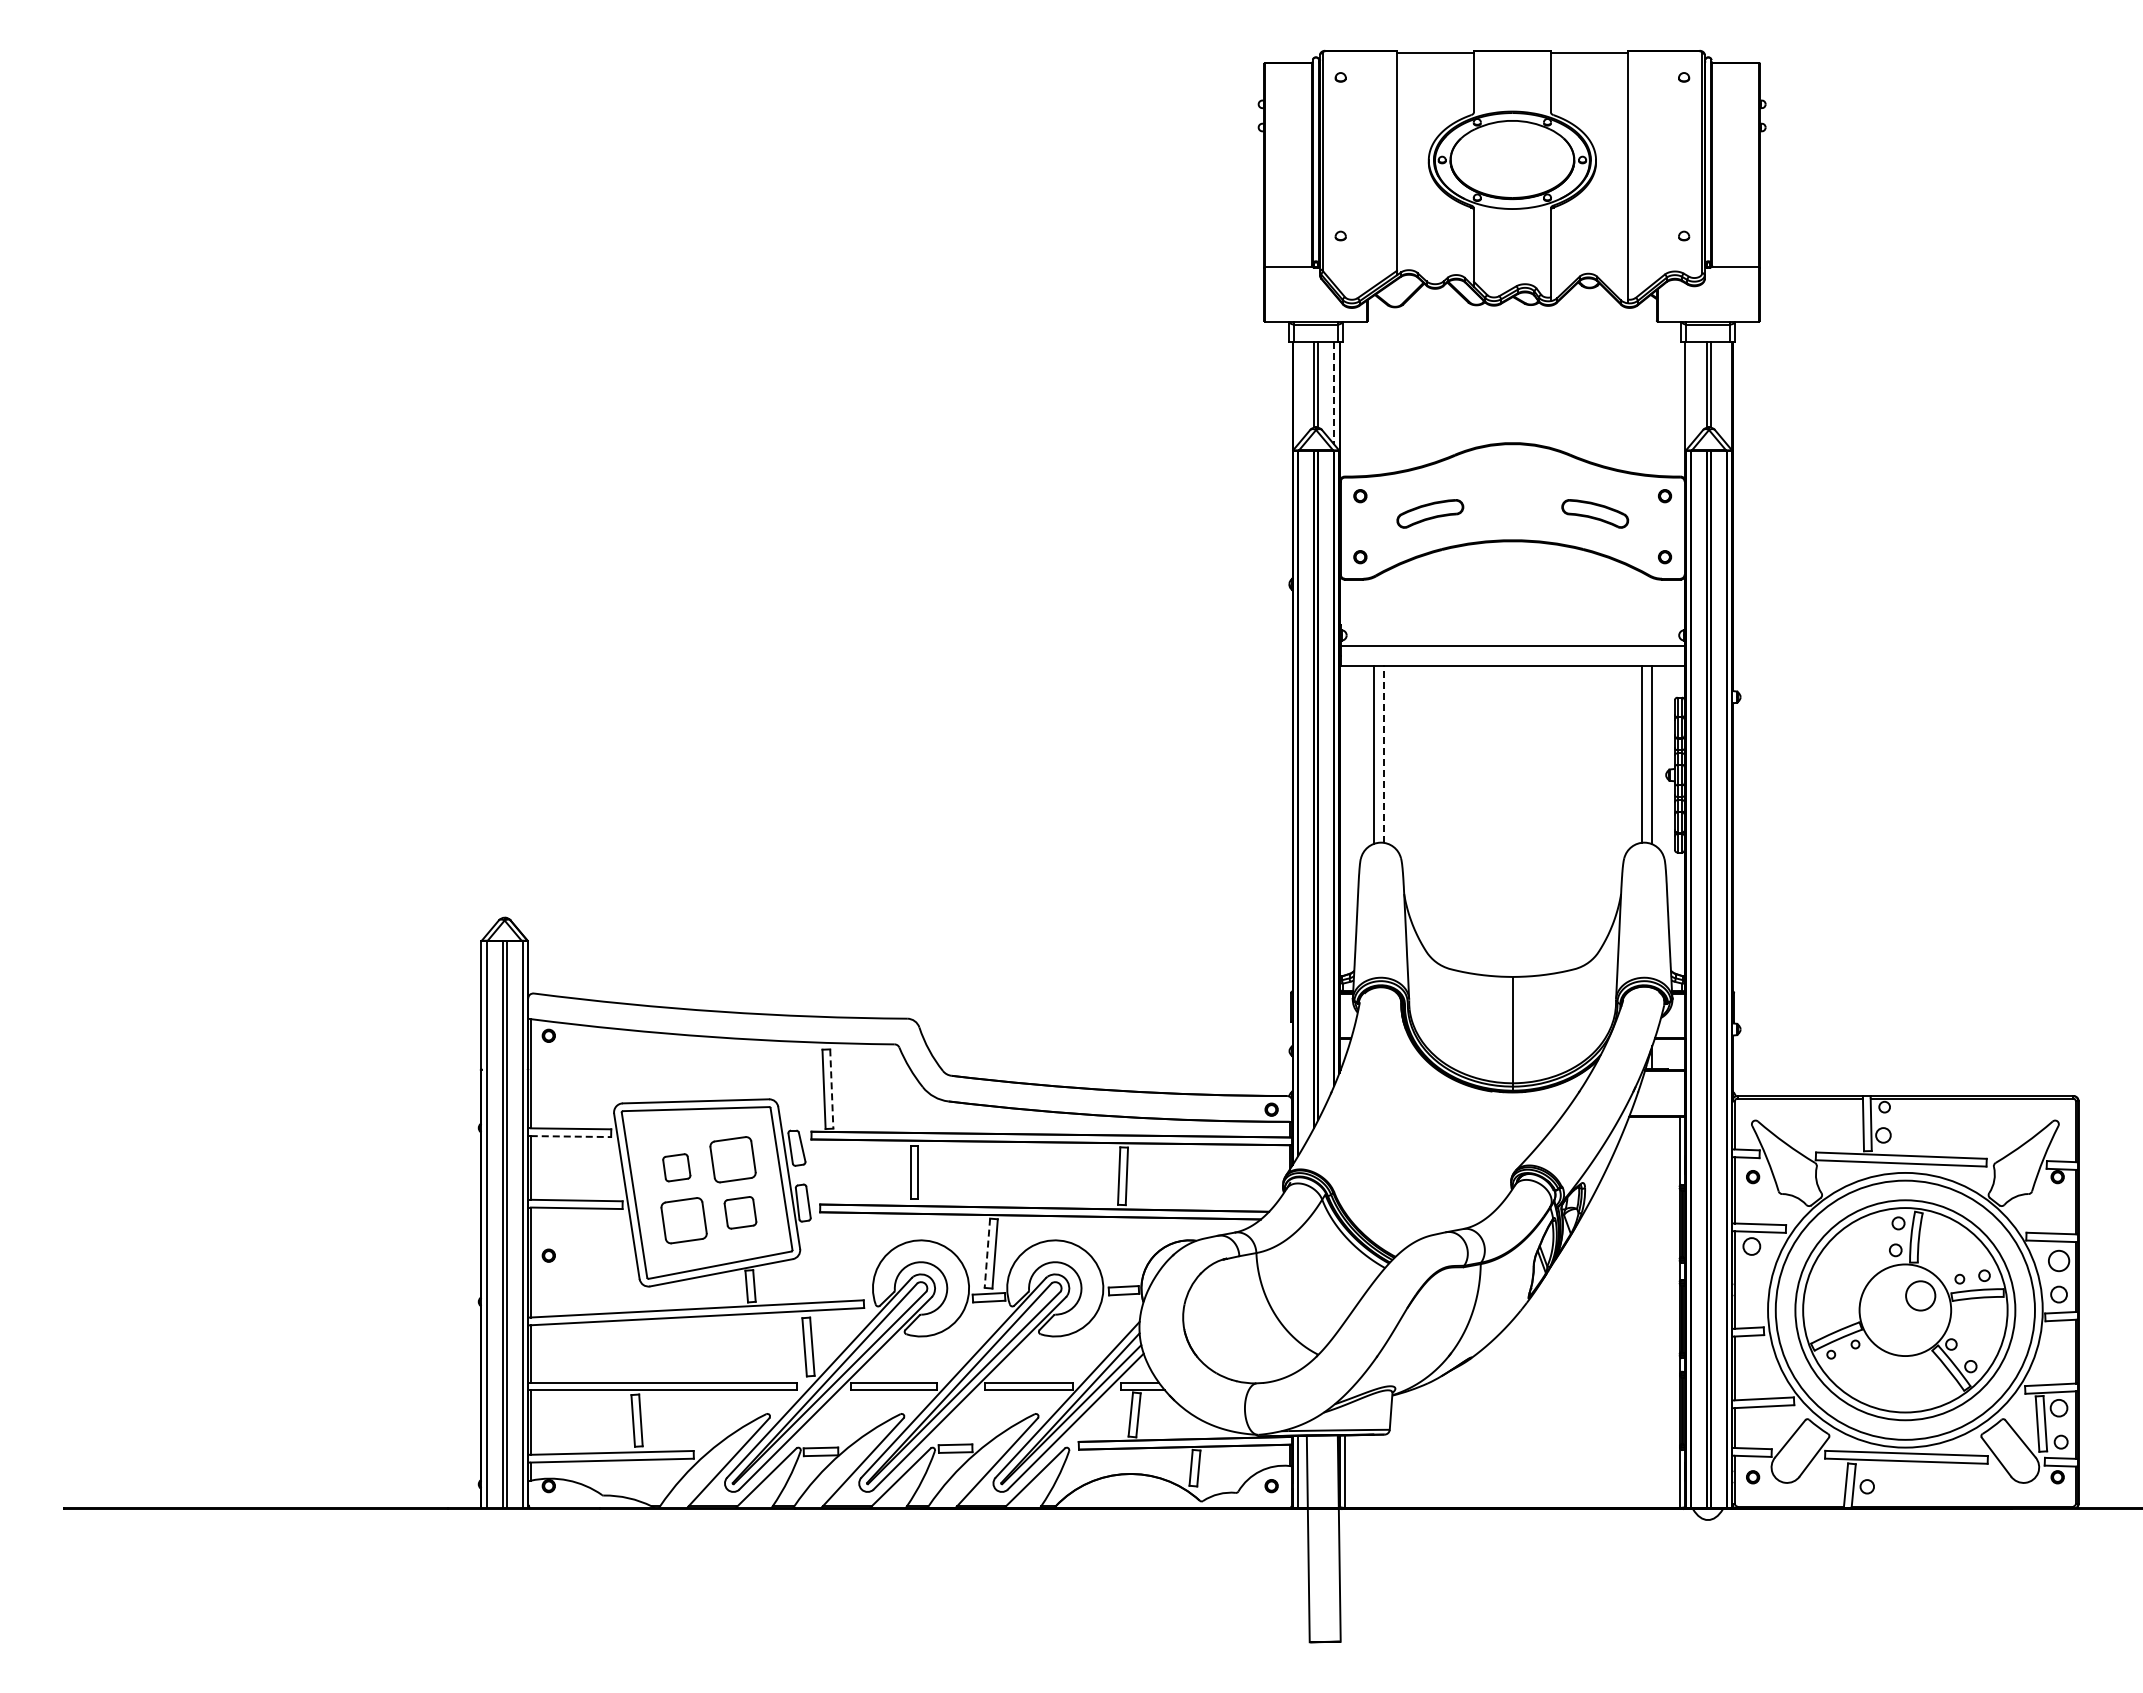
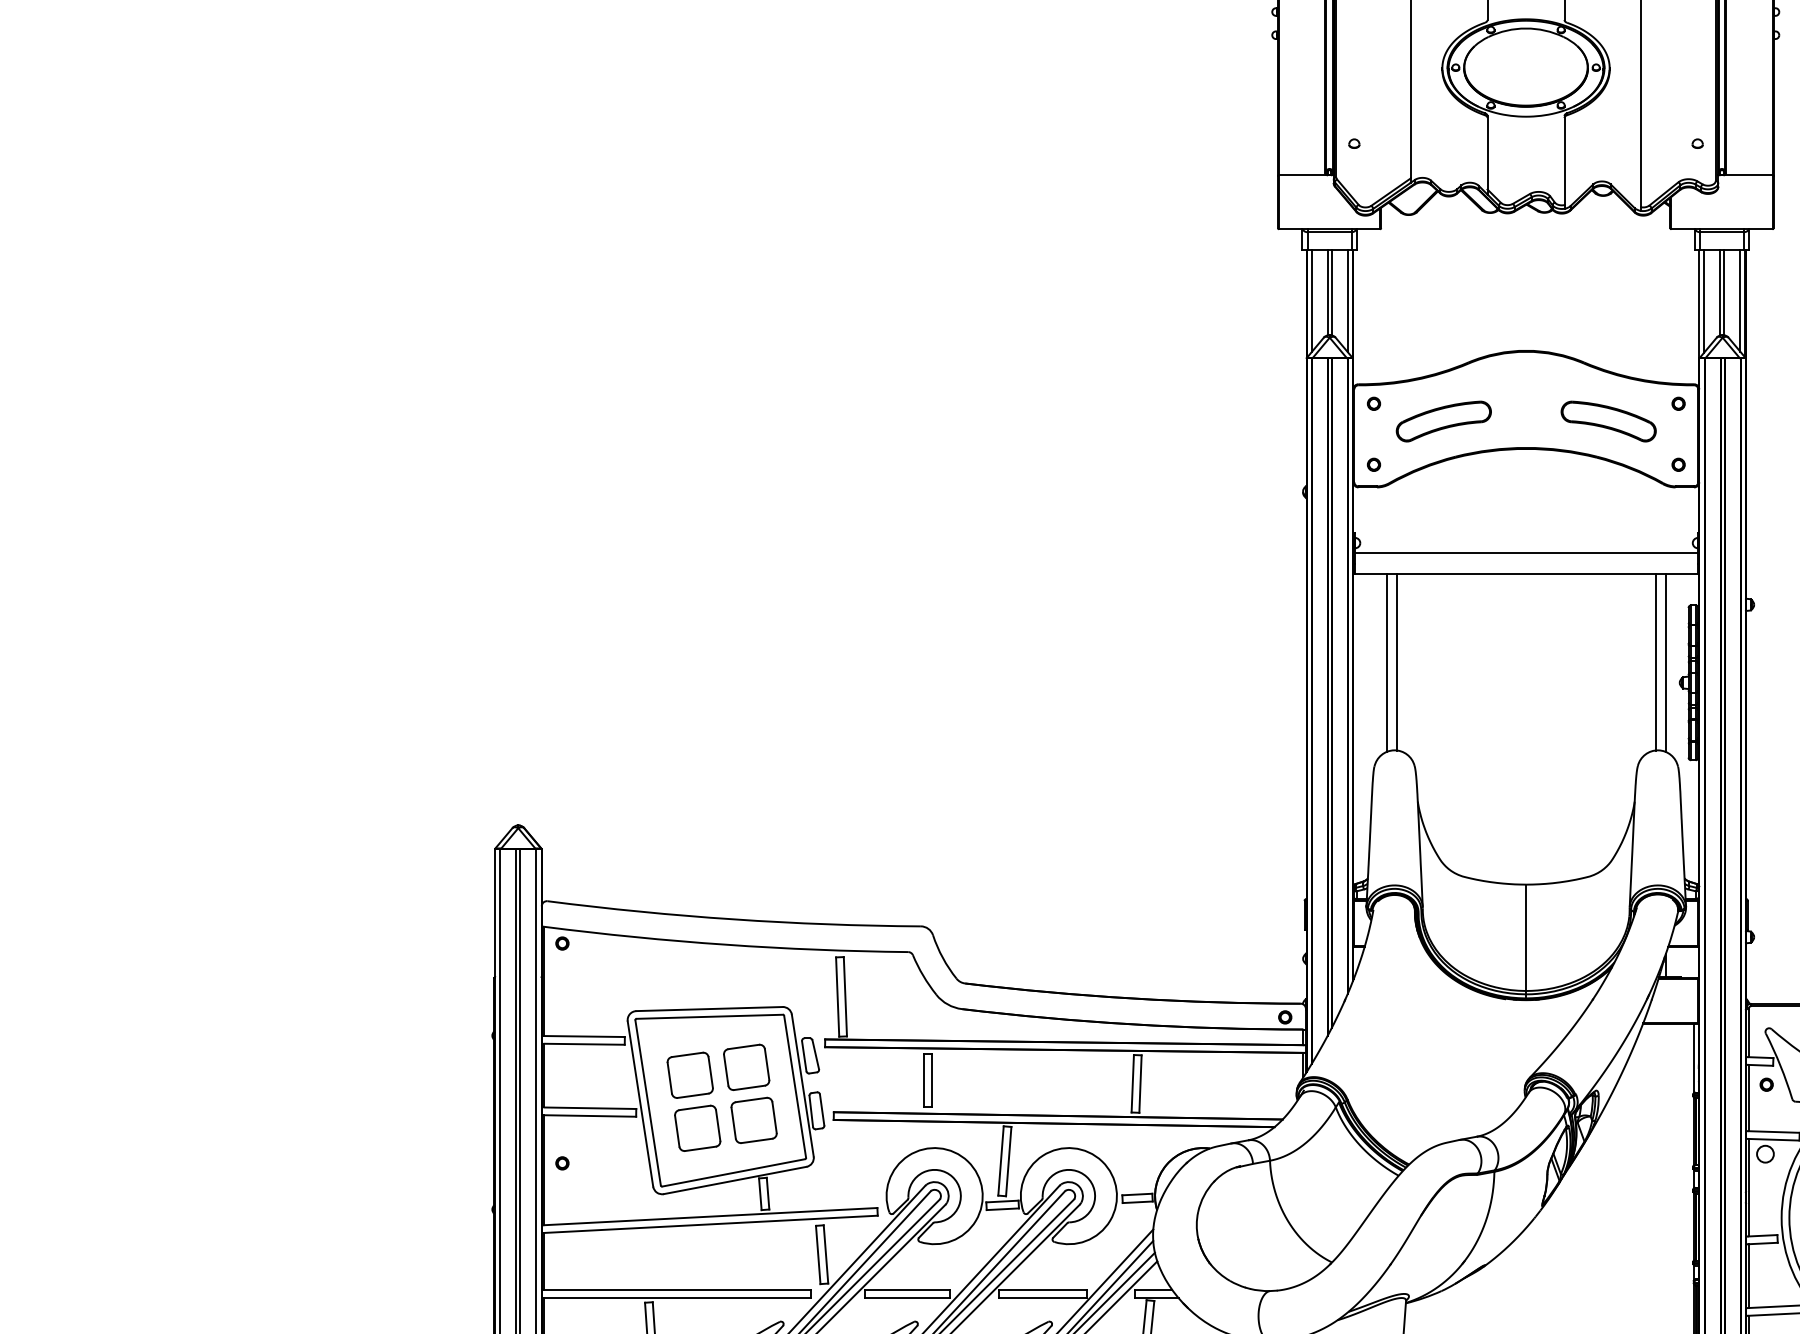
line: (1726, 392) -> (1740, 300), added
line: (1298, 393) -> (1312, 301), added
line: (1690, 393) -> (1704, 301), added
line: (1334, 394) -> (1348, 302), dashed -> solid
part: (1430, 513) -> (1444, 421), size x1.43
part: (1595, 513) -> (1609, 421), size x1.43
line: (1383, 754) -> (1397, 662), dashed -> solid
line: (831, 1089) -> (845, 997), dashed -> solid
line: (571, 1136) -> (585, 1044), dashed -> solid
part: (676, 1167) -> (690, 1075), size x1.67
part: (740, 1212) -> (754, 1120), size x1.43
line: (987, 1253) -> (1001, 1161), dashed -> solid

